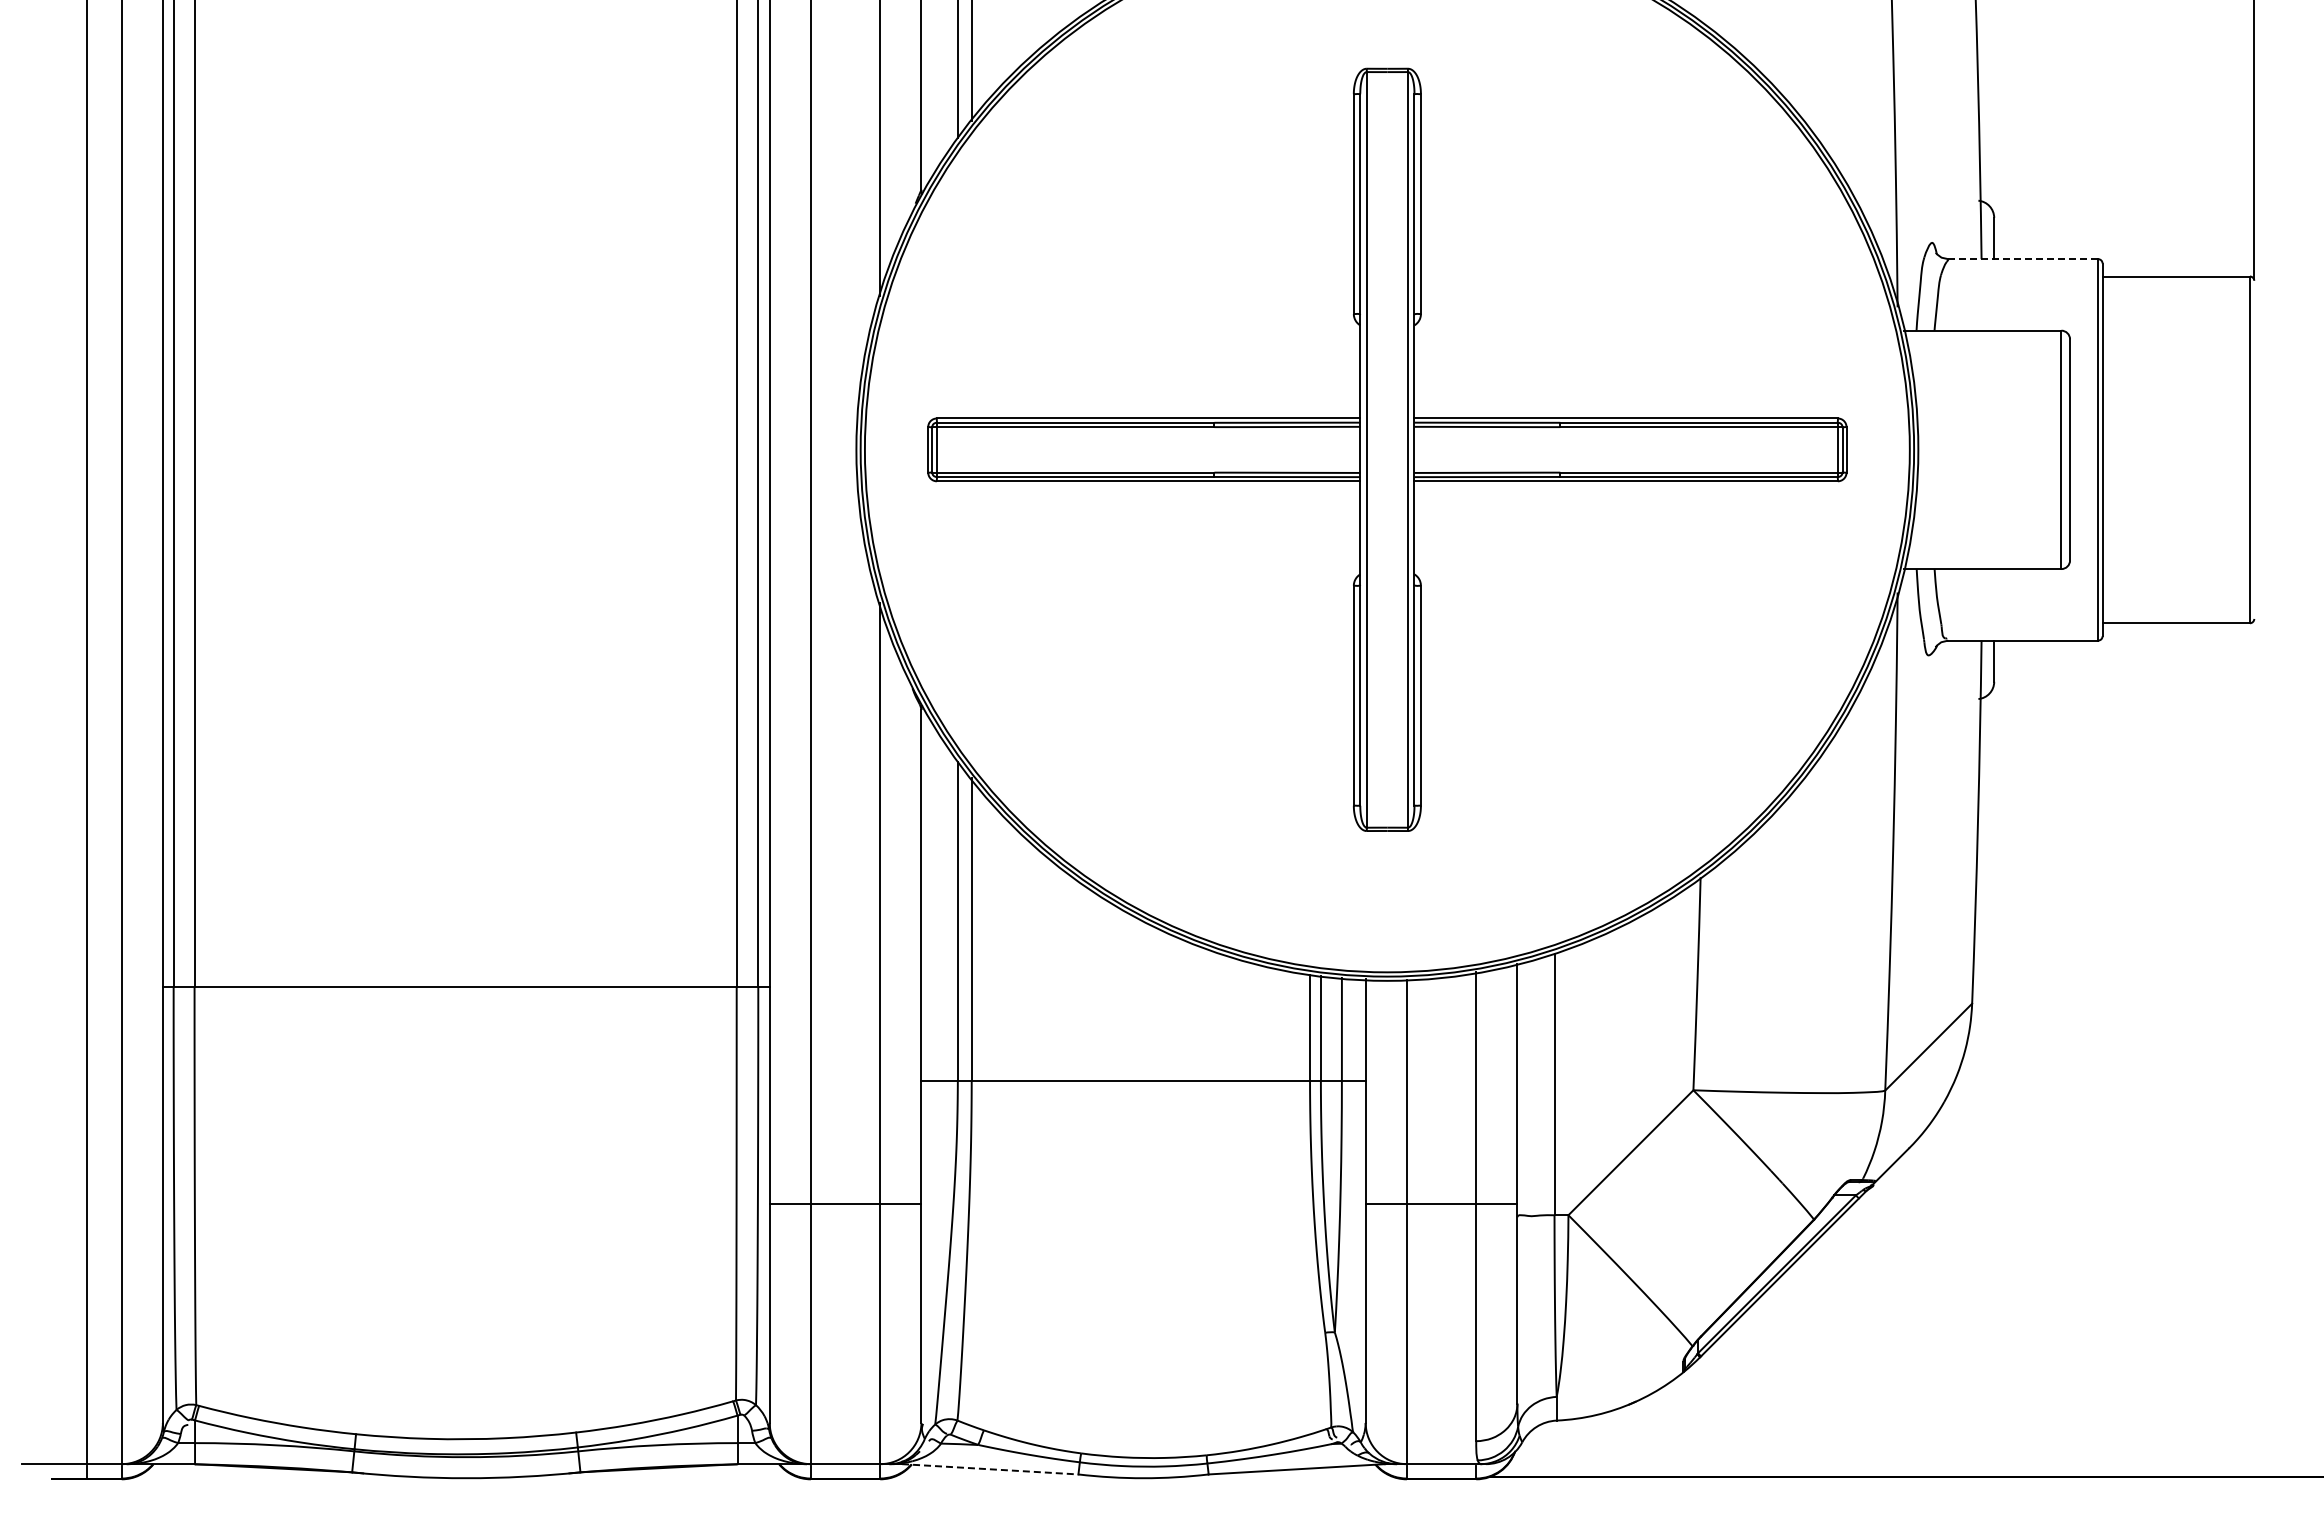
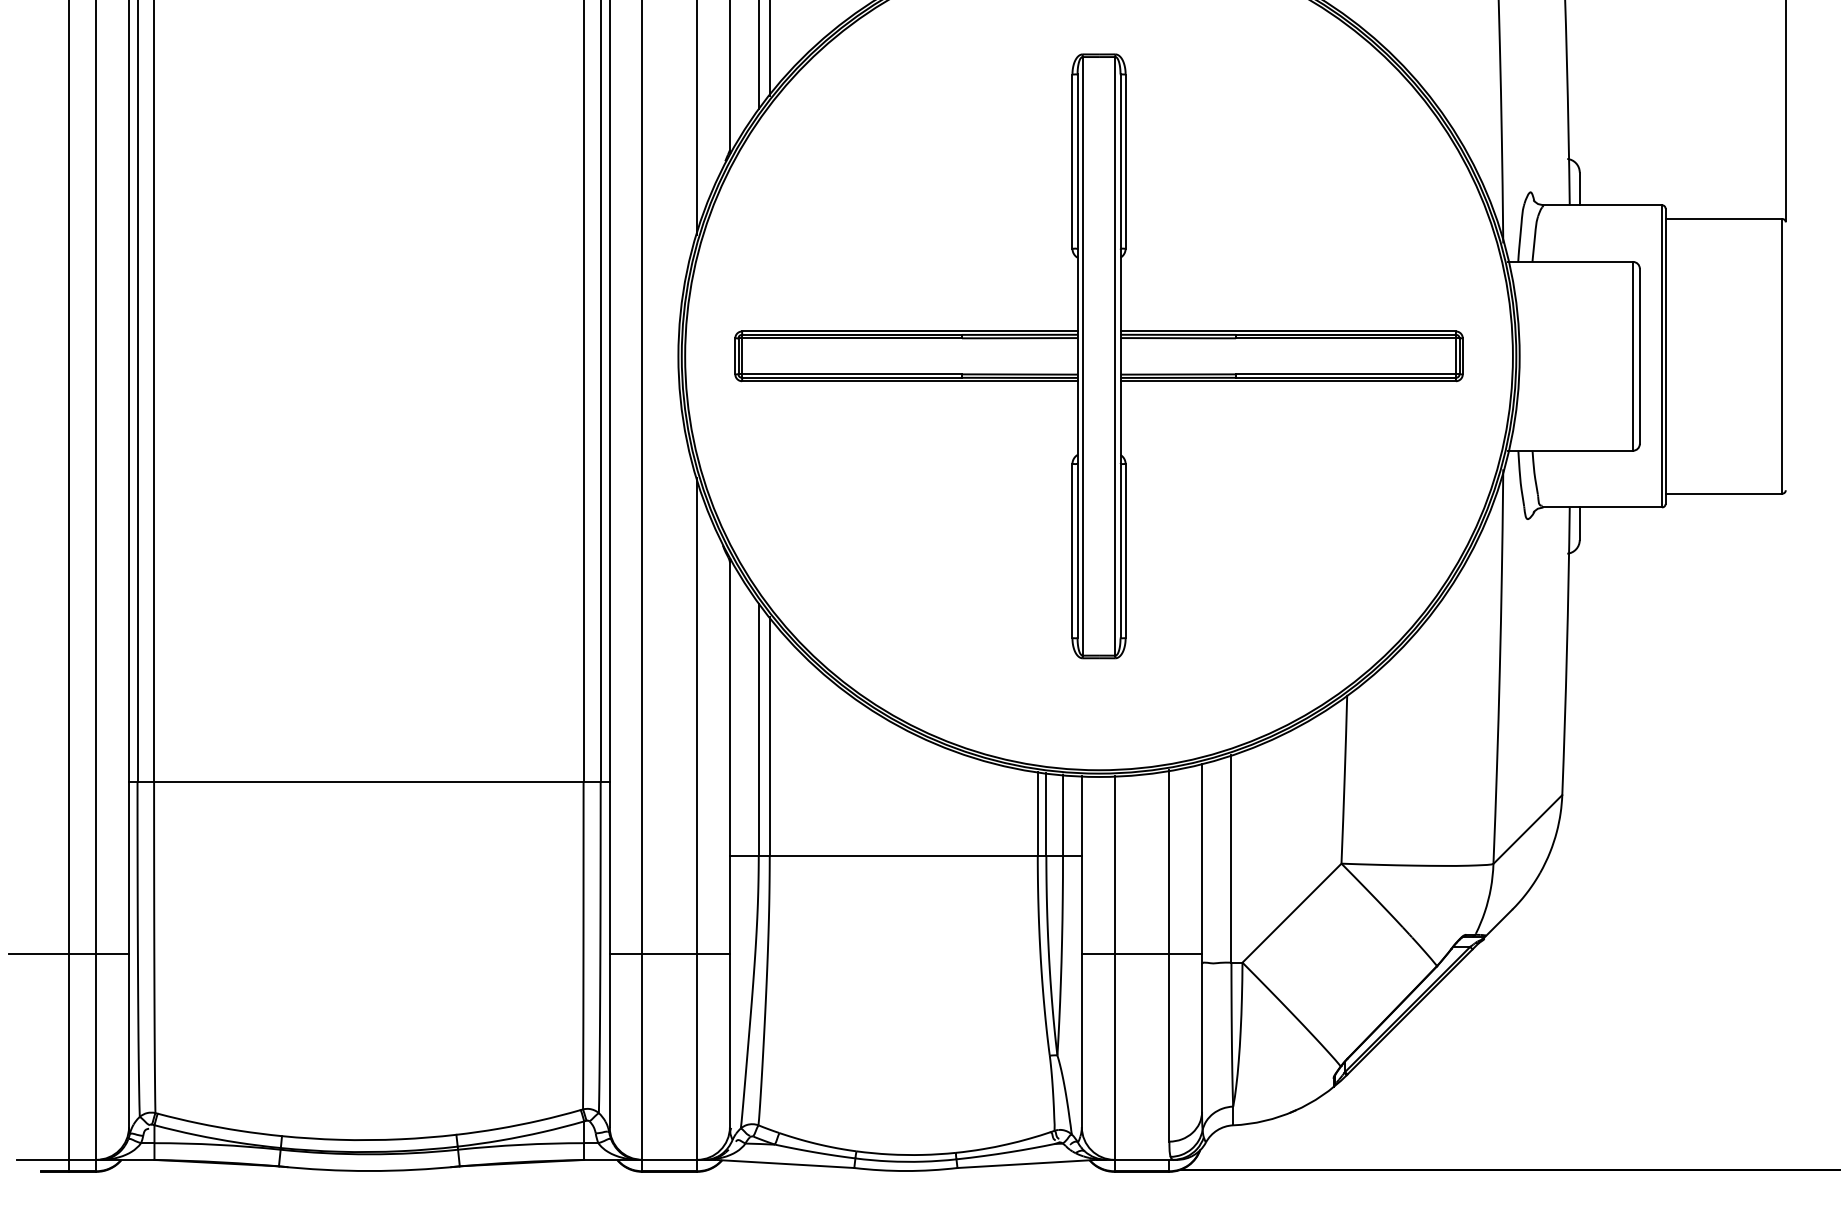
line: (2023, 259) -> (1602, 205), dashed -> solid
line: (86, 1204) -> (68, 954), added
line: (990, 1469) -> (784, 1164), dashed -> solid

